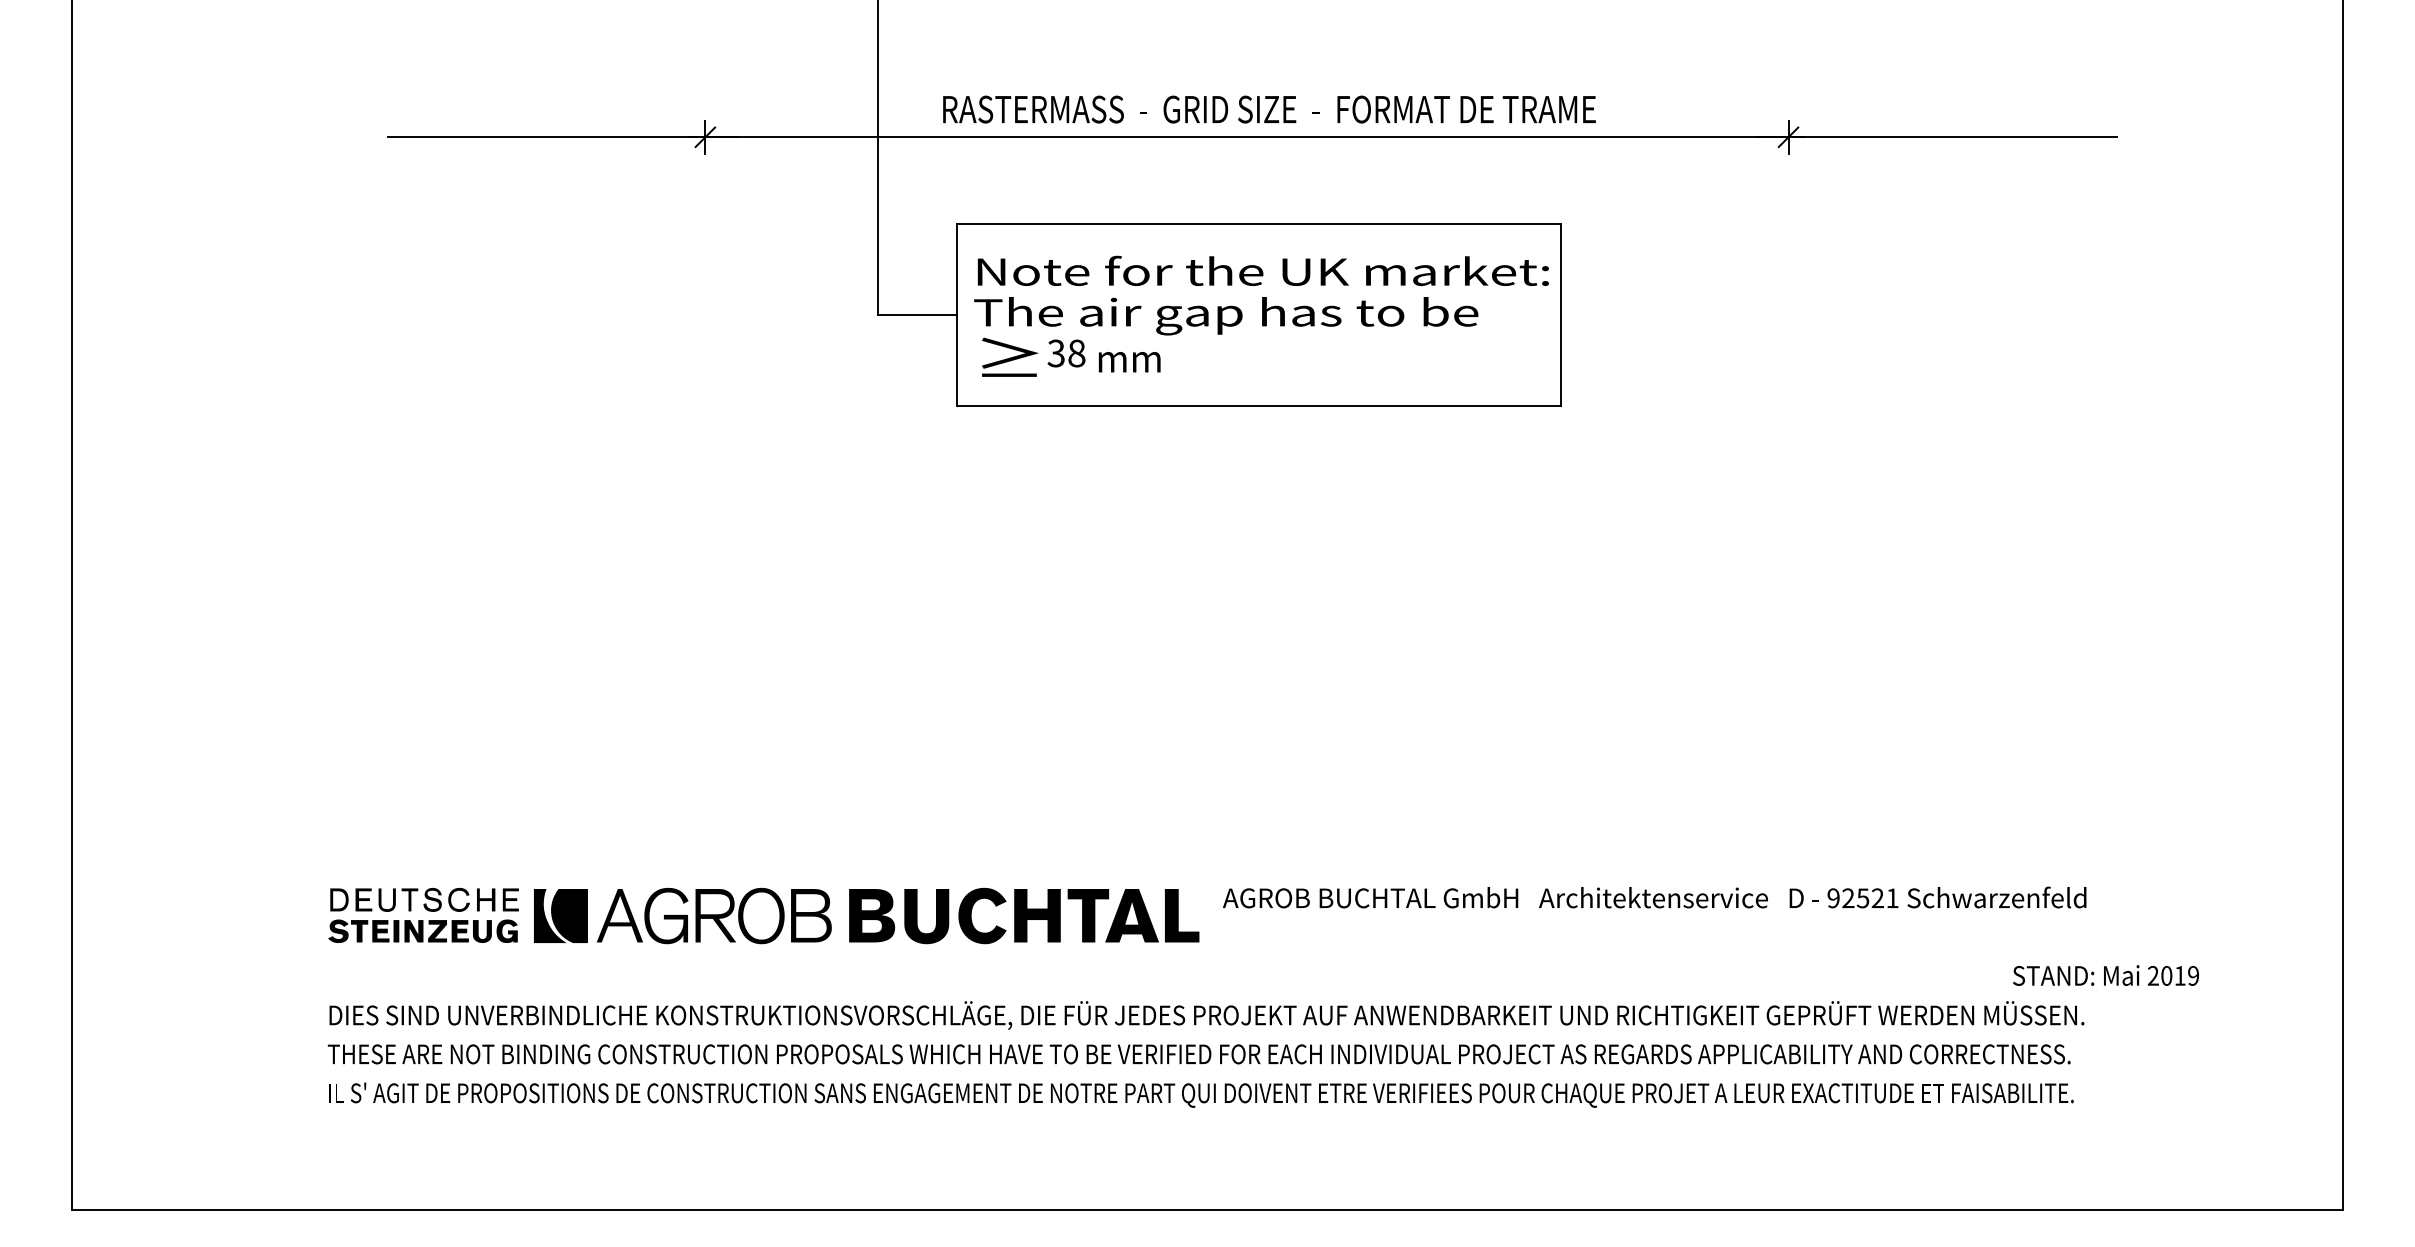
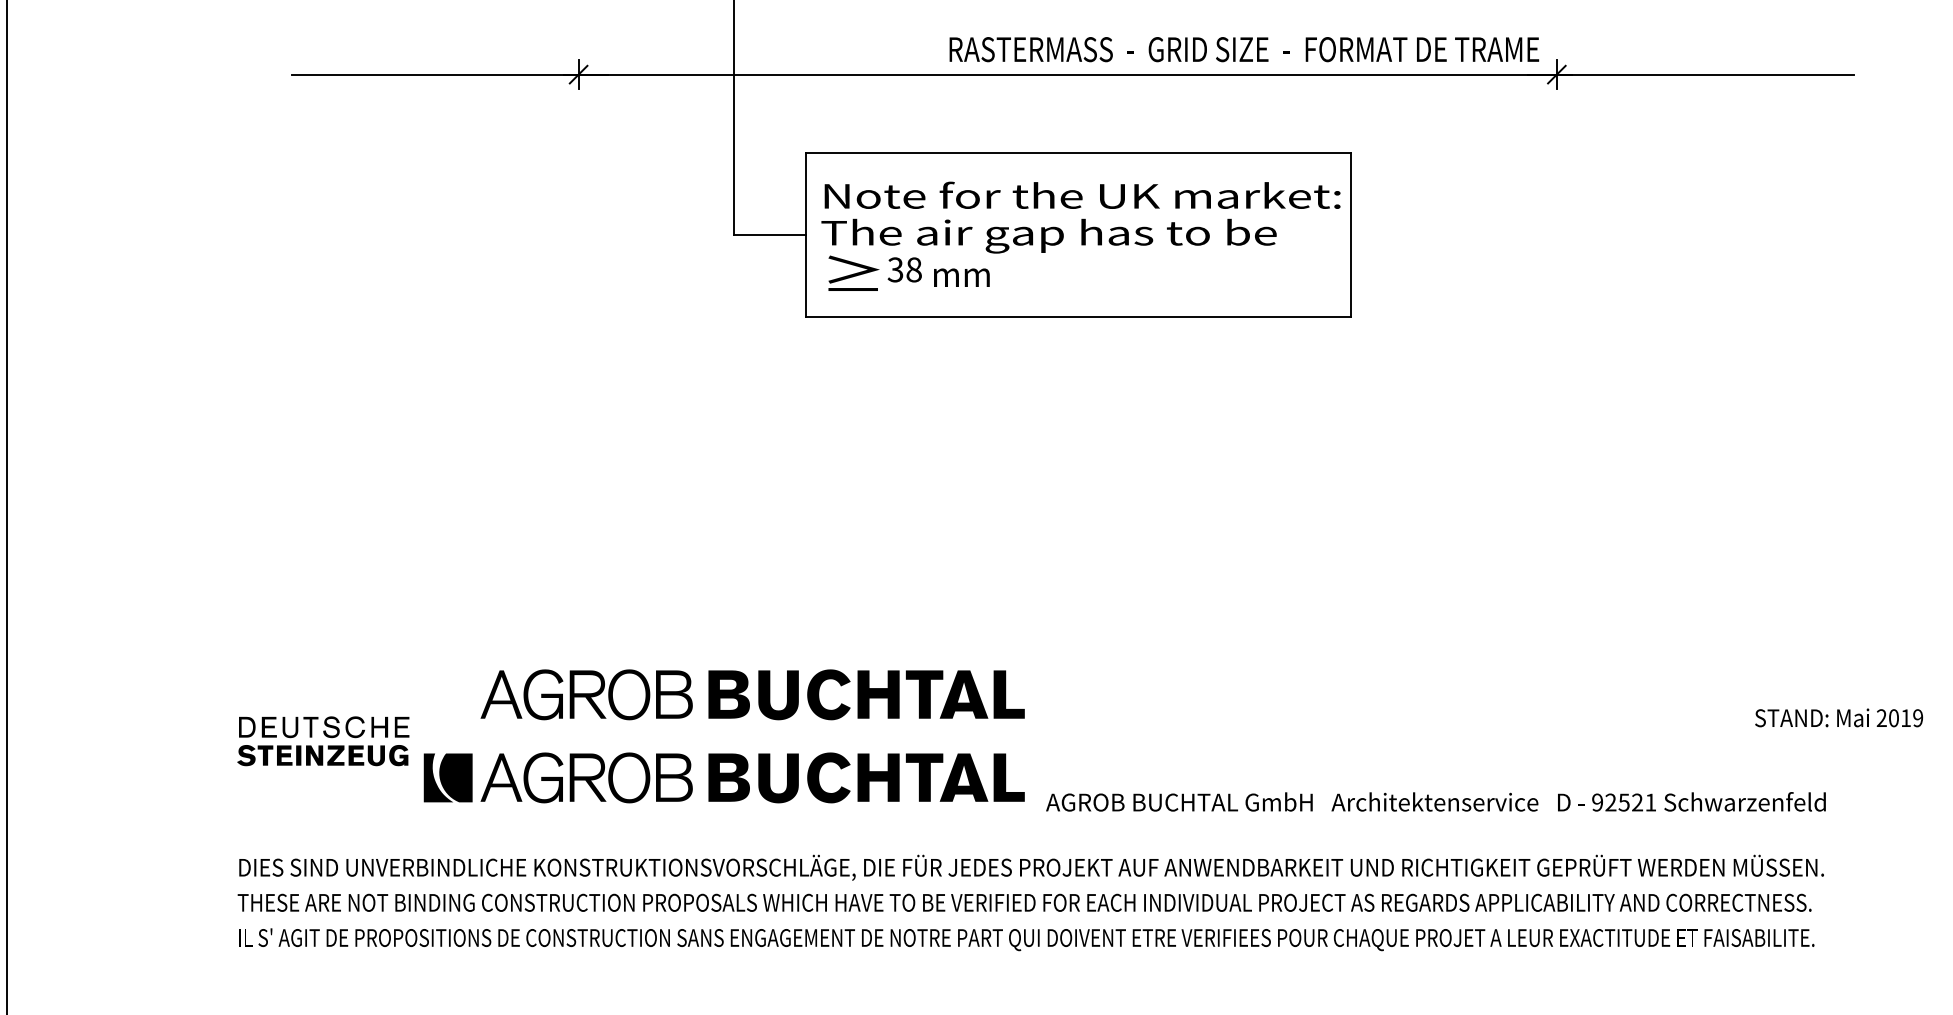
text: (1269, 109) -> (1244, 49), moved
part: (892, 827) -> (747, 697), added
text: (1654, 897) -> (1435, 801), moved
part: (423, 914) -> (323, 740), moved
text: (2105, 975) -> (1838, 717), moved

